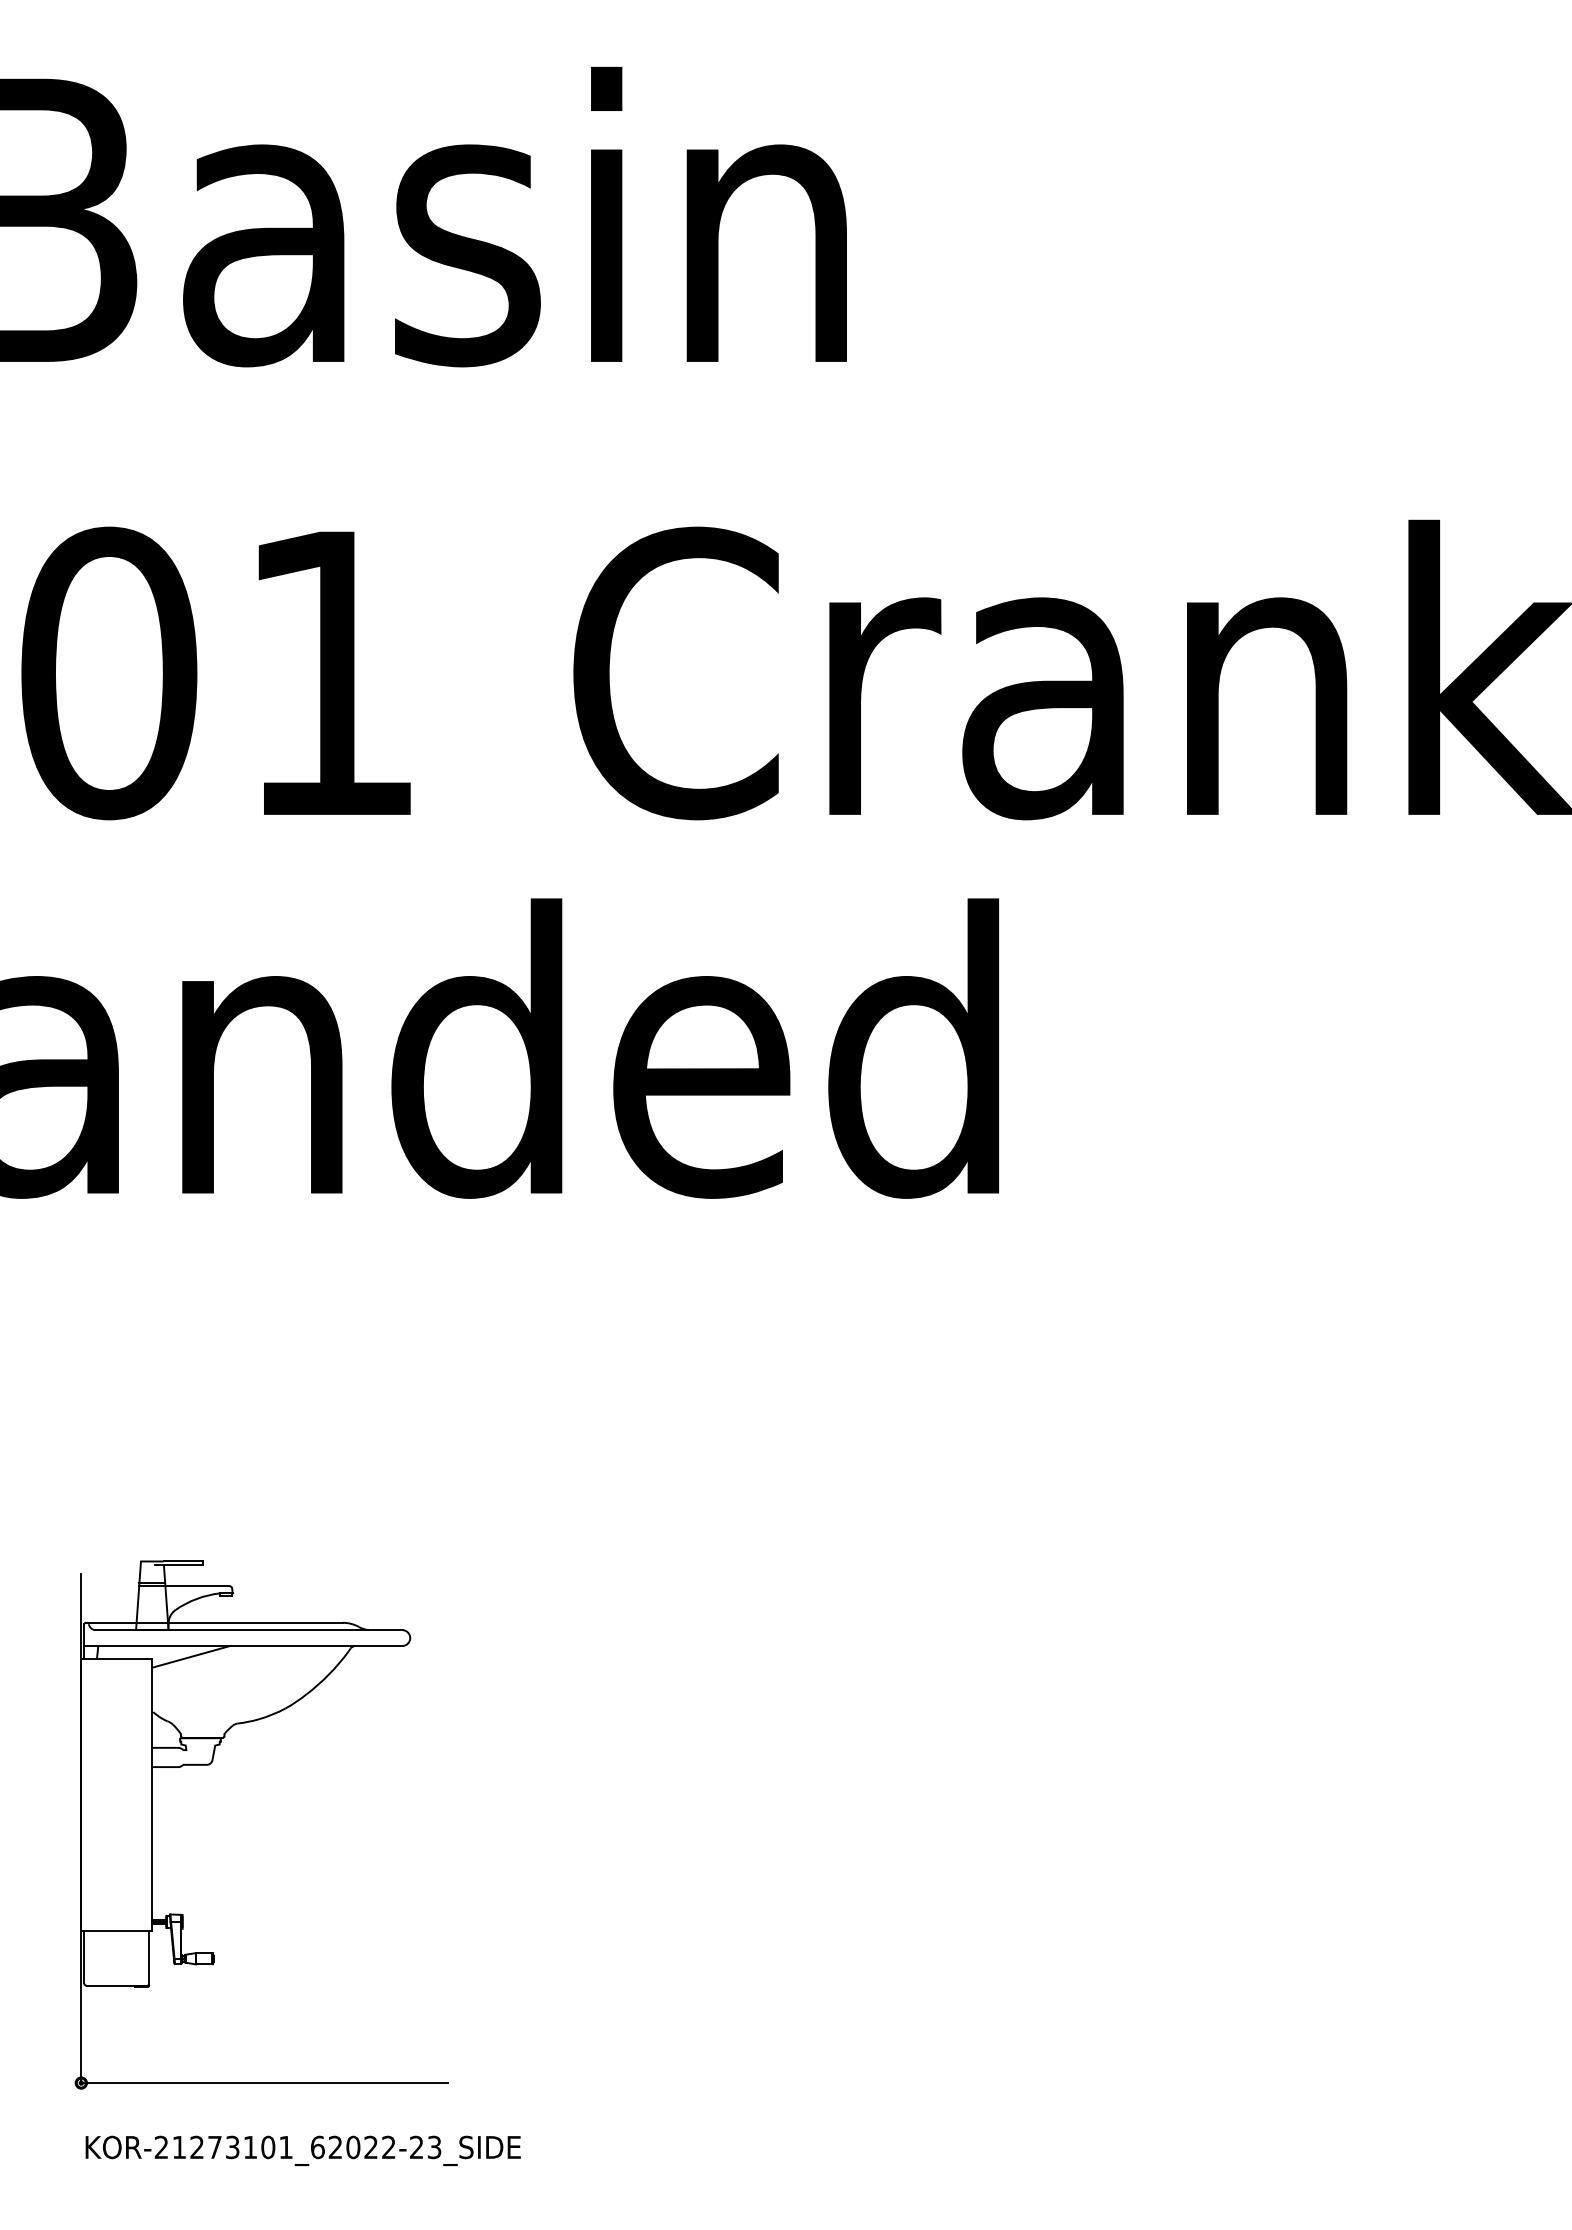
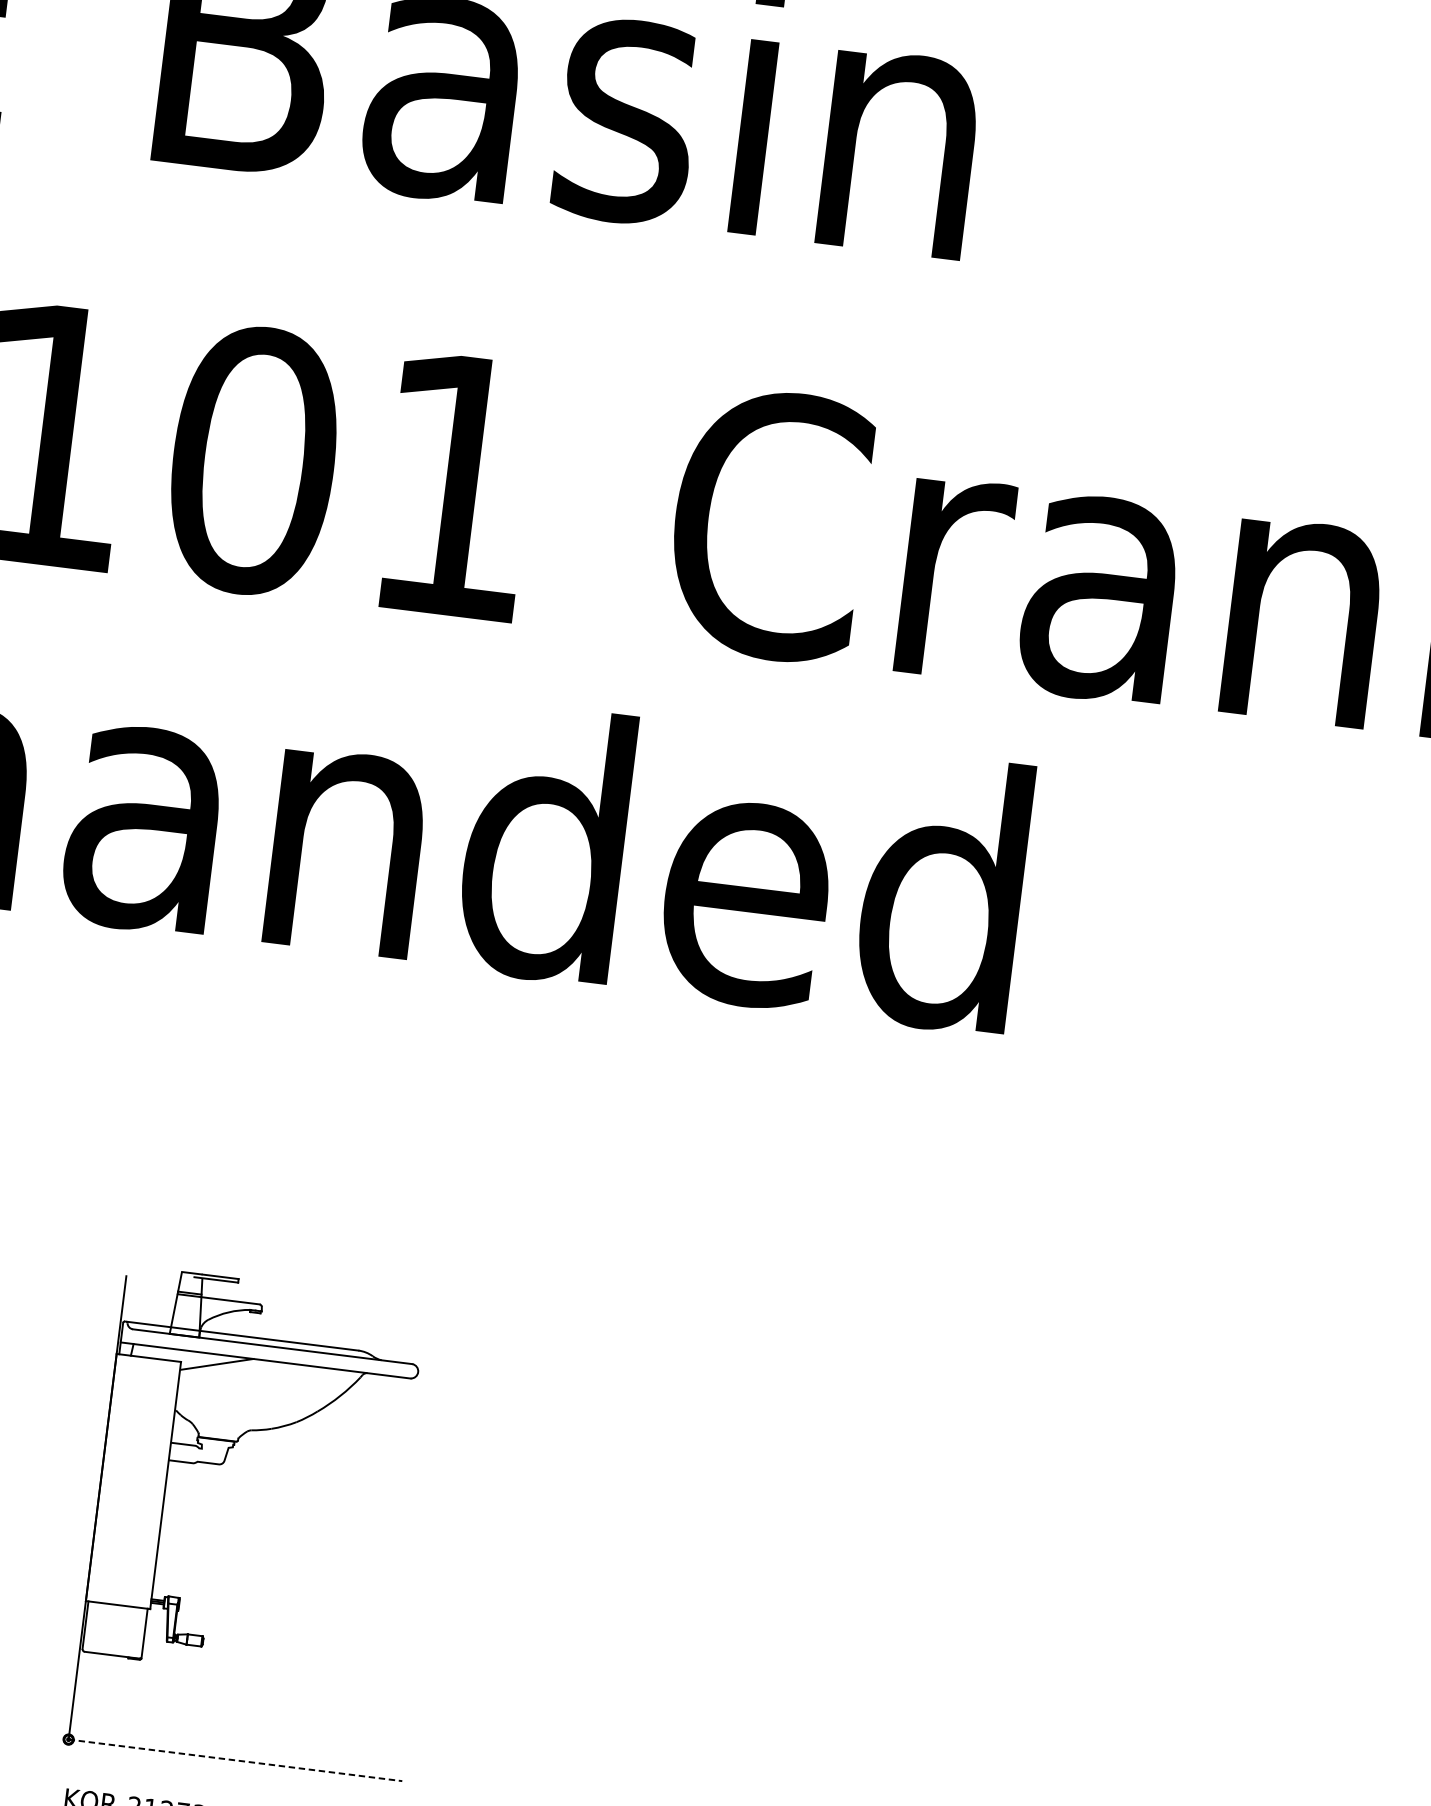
line: (265, 2083) -> (236, 1760), solid -> dashed

